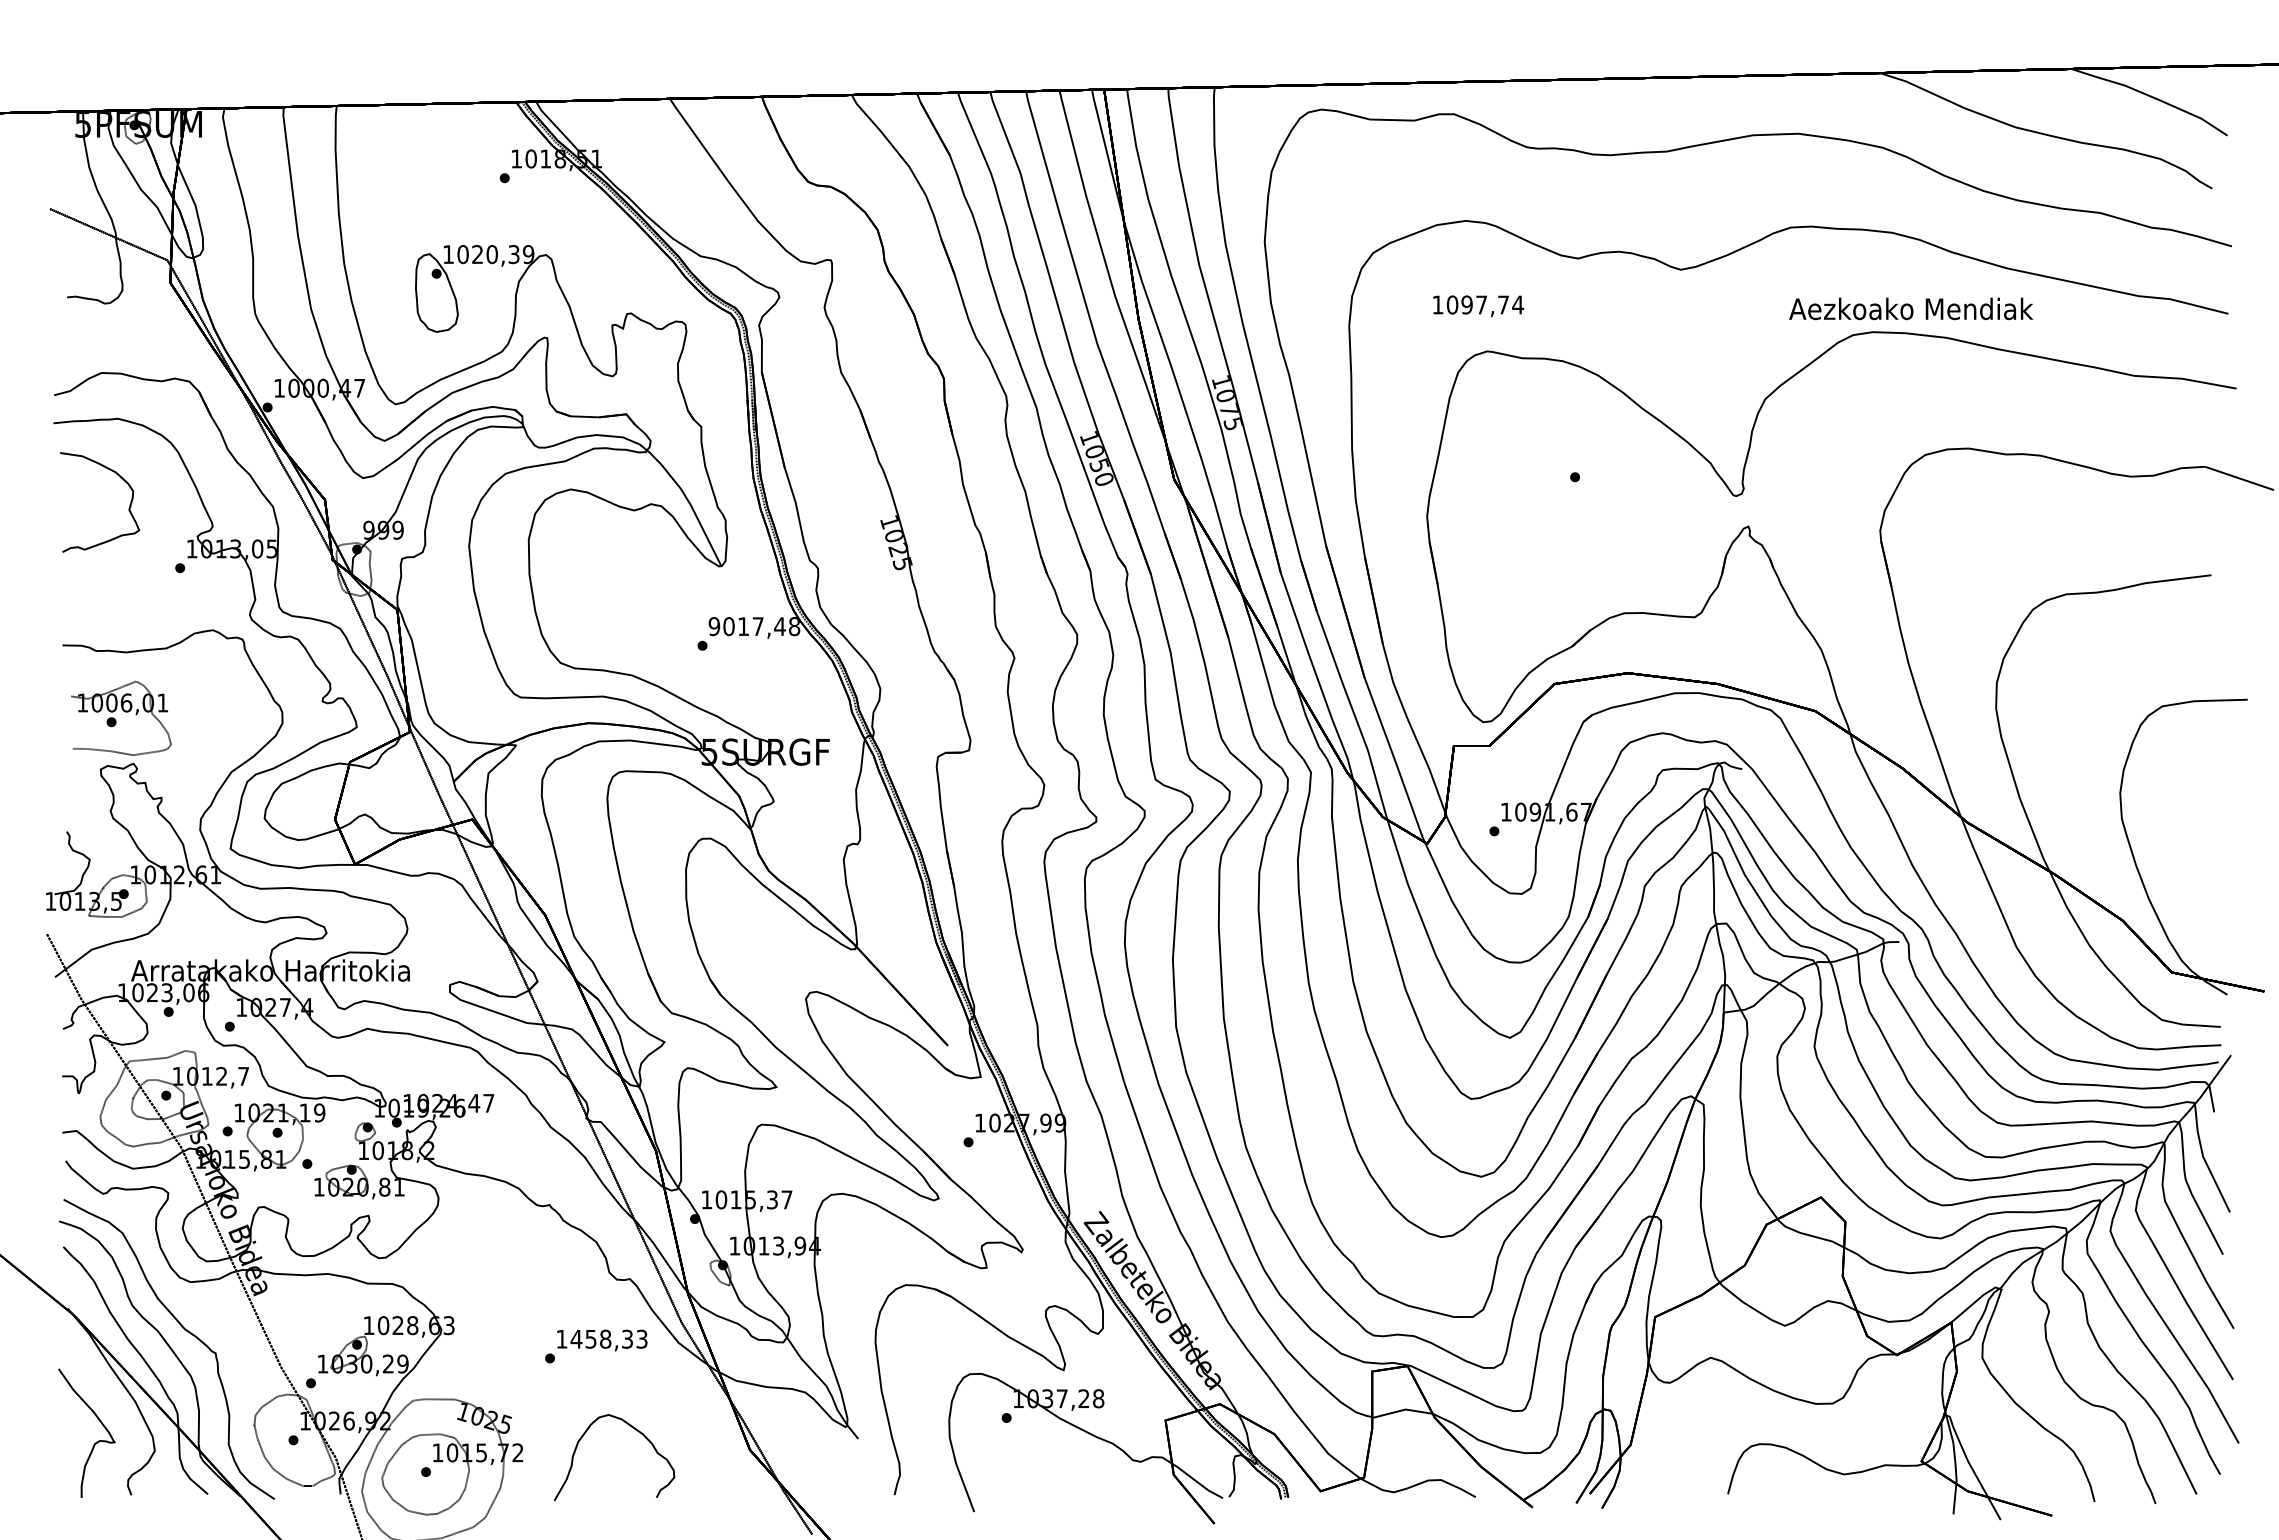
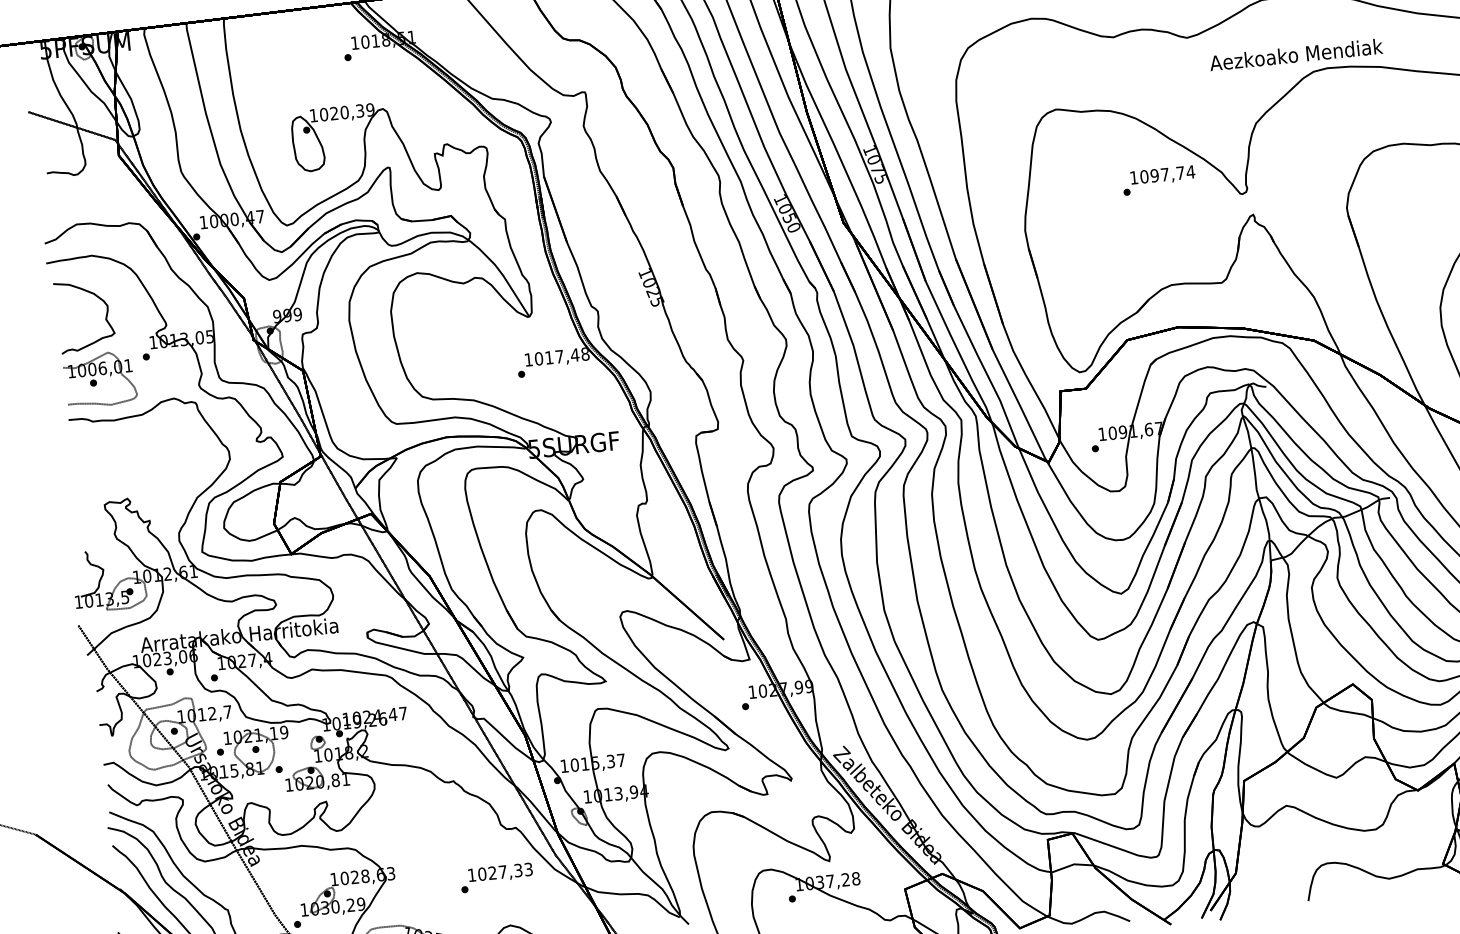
text: (1478, 306) -> (1162, 175), moved
text: (1911, 308) -> (1296, 54), moved
text: (714, 626) -> (528, 359), 9017,48 -> 1017,48
part: (121, 717) -> (100, 379), moved
text: (590, 1338) -> (492, 872), 1458,33 -> 1027,33

